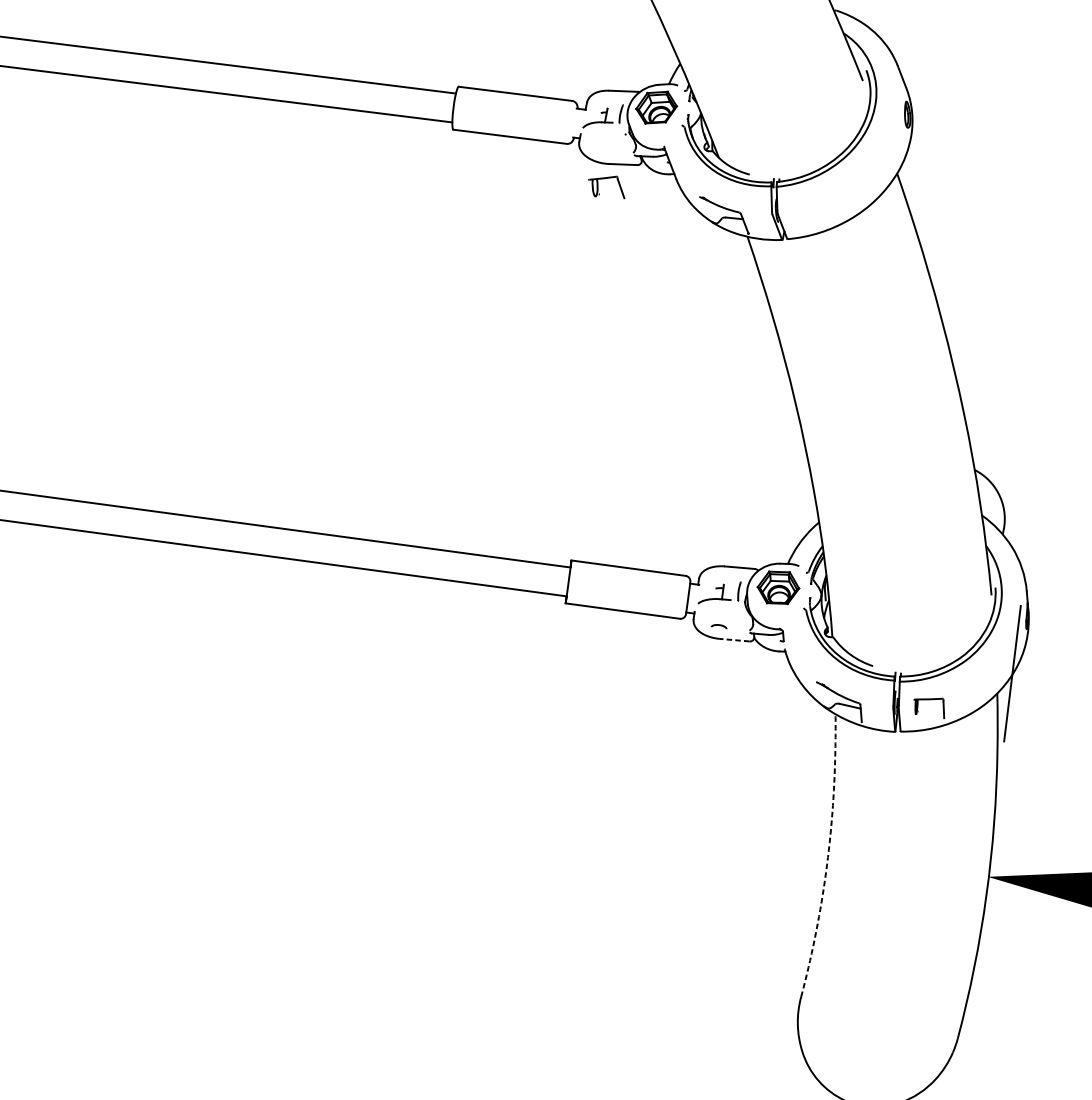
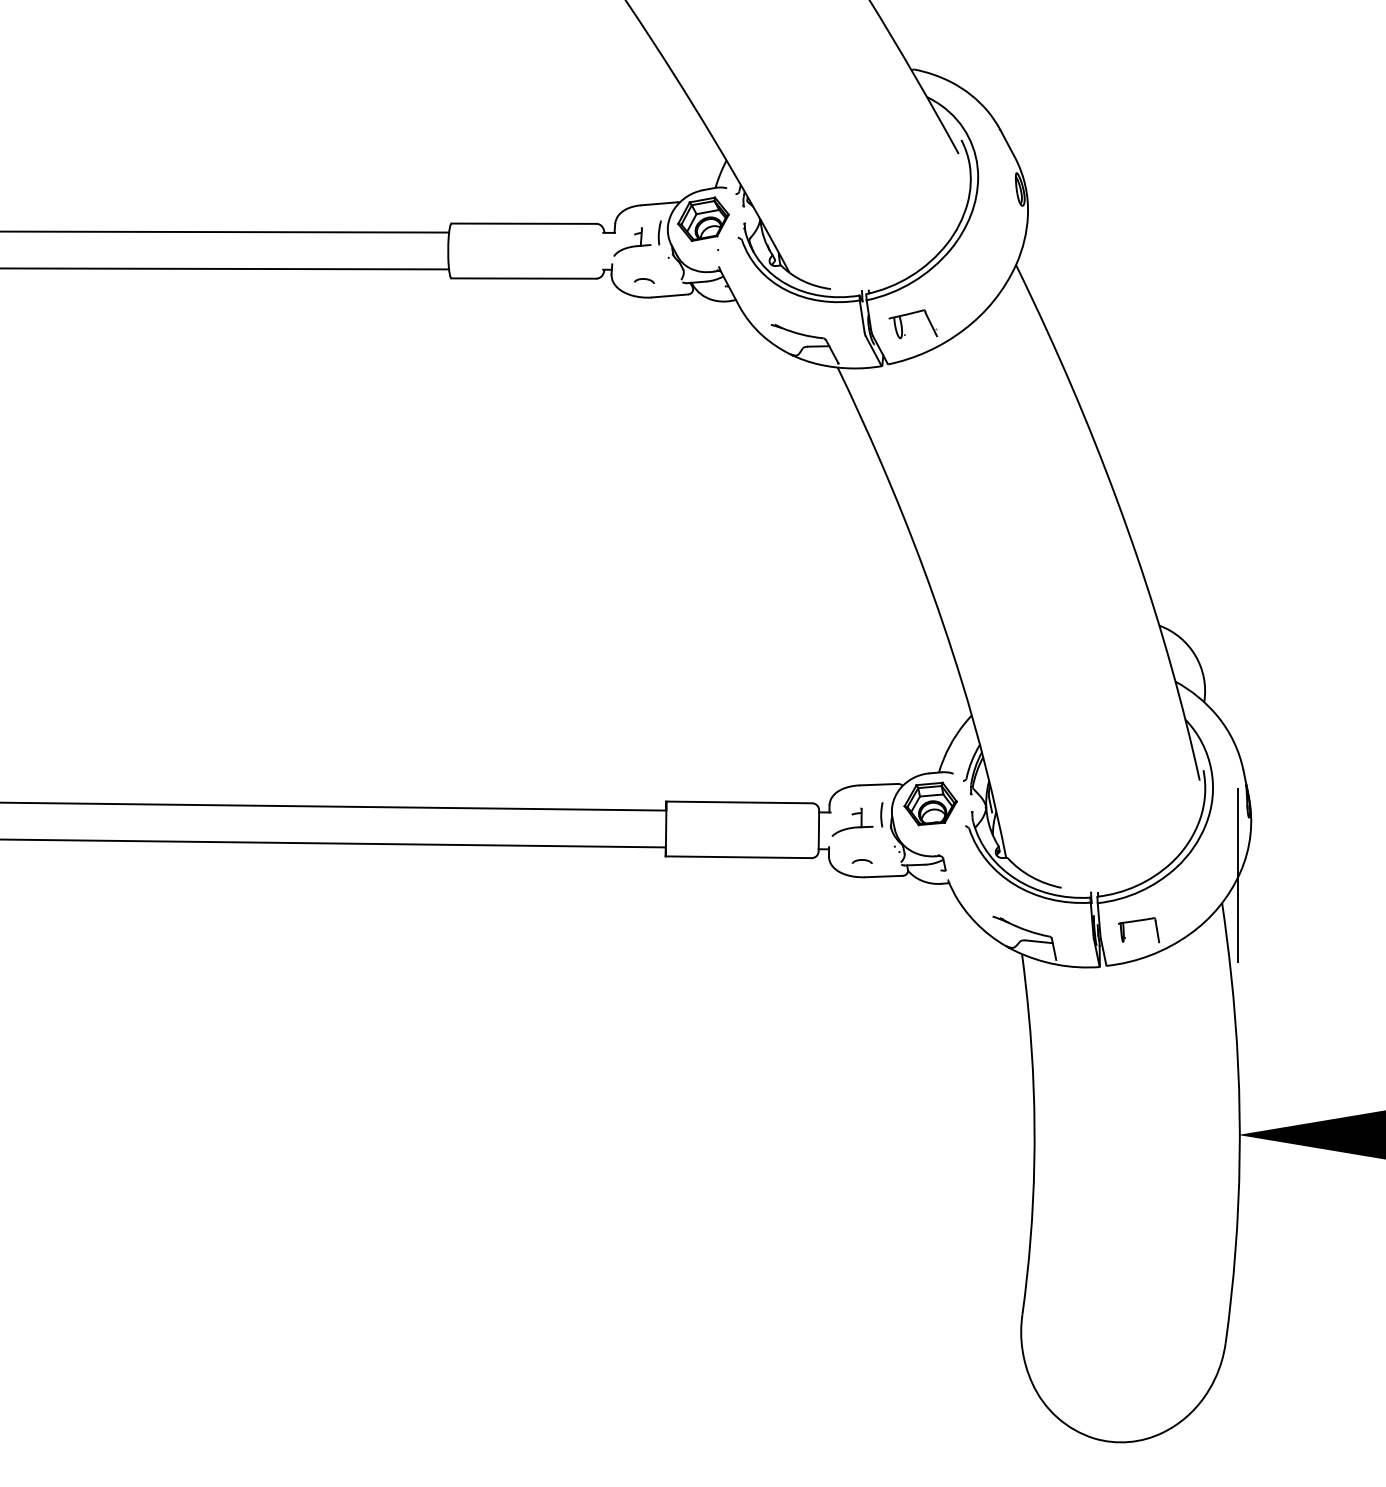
curve: (604, 149) -> (644, 279), added
part: (604, 179) -> (908, 315), moved
line: (734, 640) -> (883, 876), dashed -> solid
line: (828, 854) -> (1034, 1131), dashed -> solid

